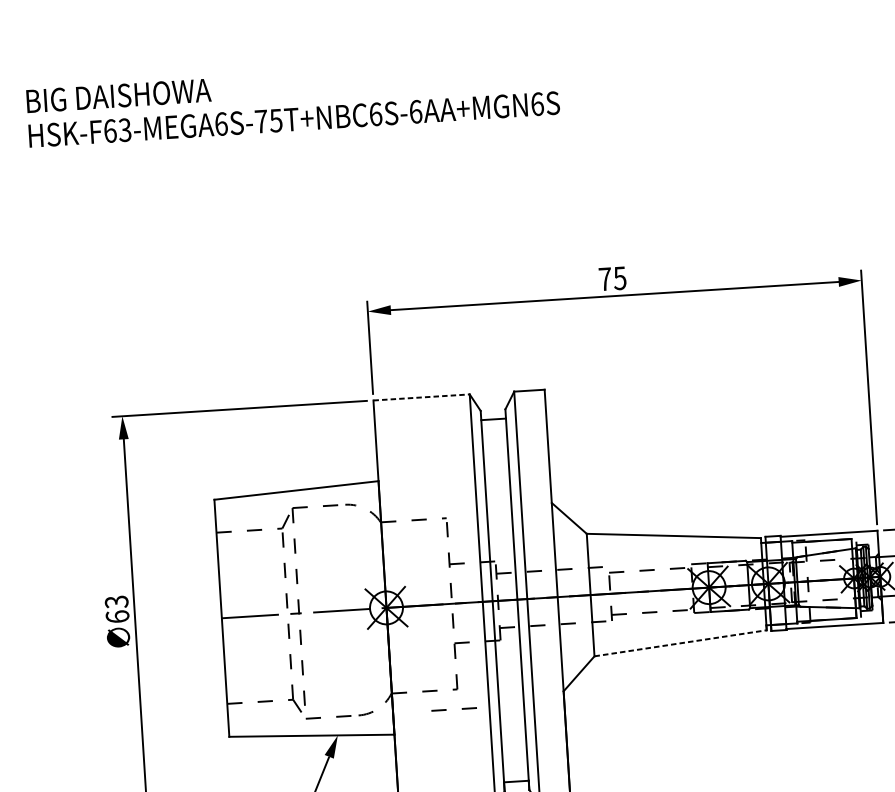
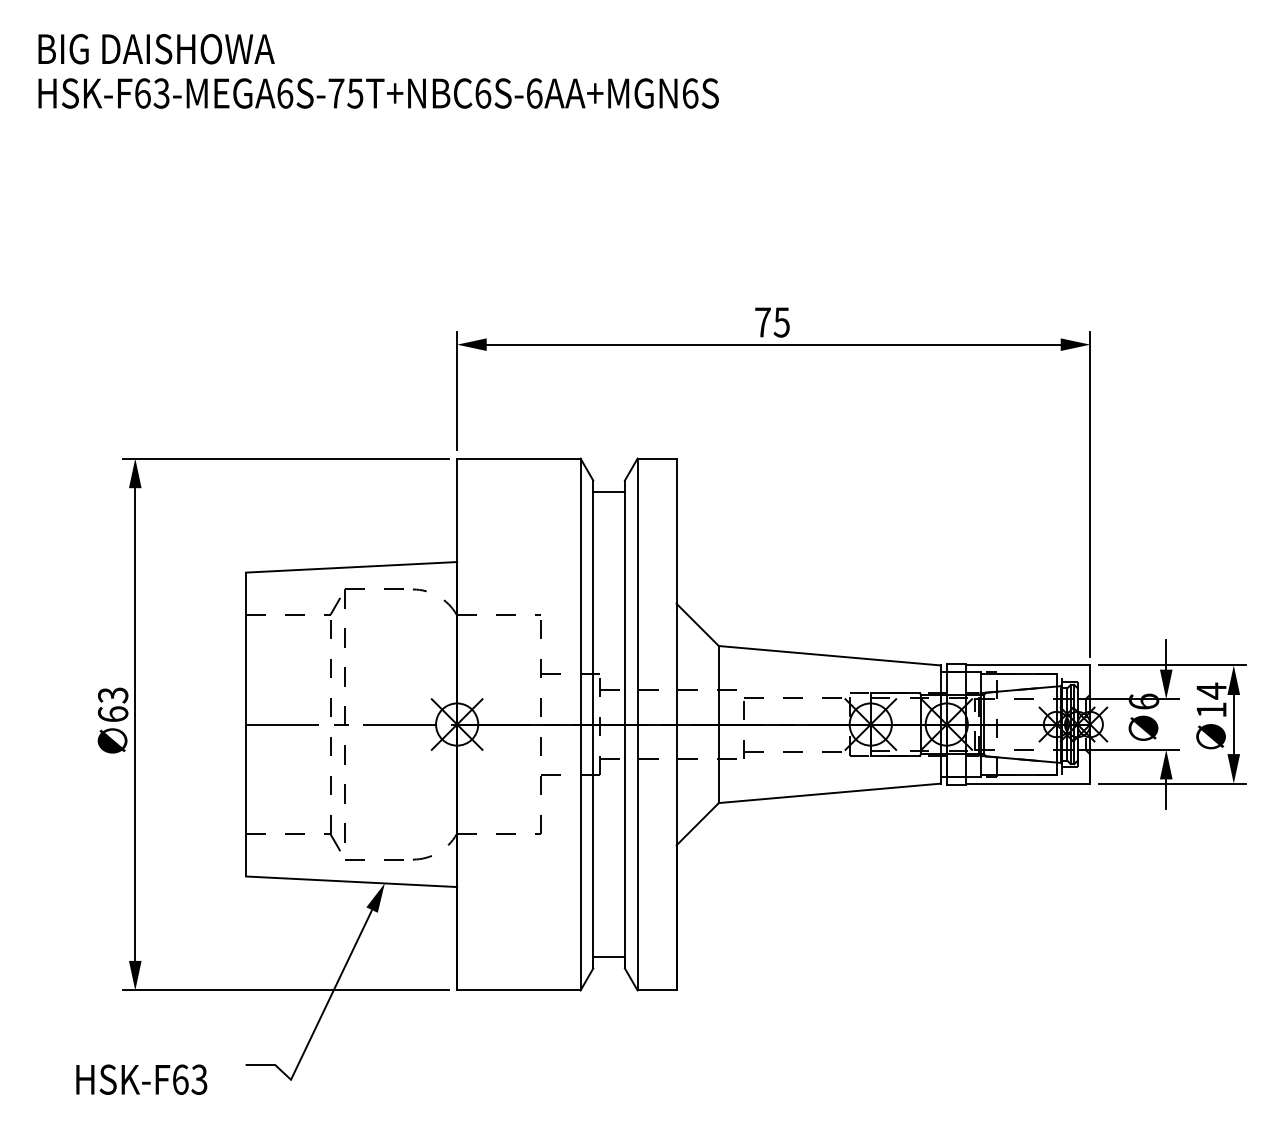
line: (421, 397) -> (518, 458), dashed -> solid
line: (681, 643) -> (830, 793), dashed -> solid
line: (446, 709) -> (525, 859), removed

